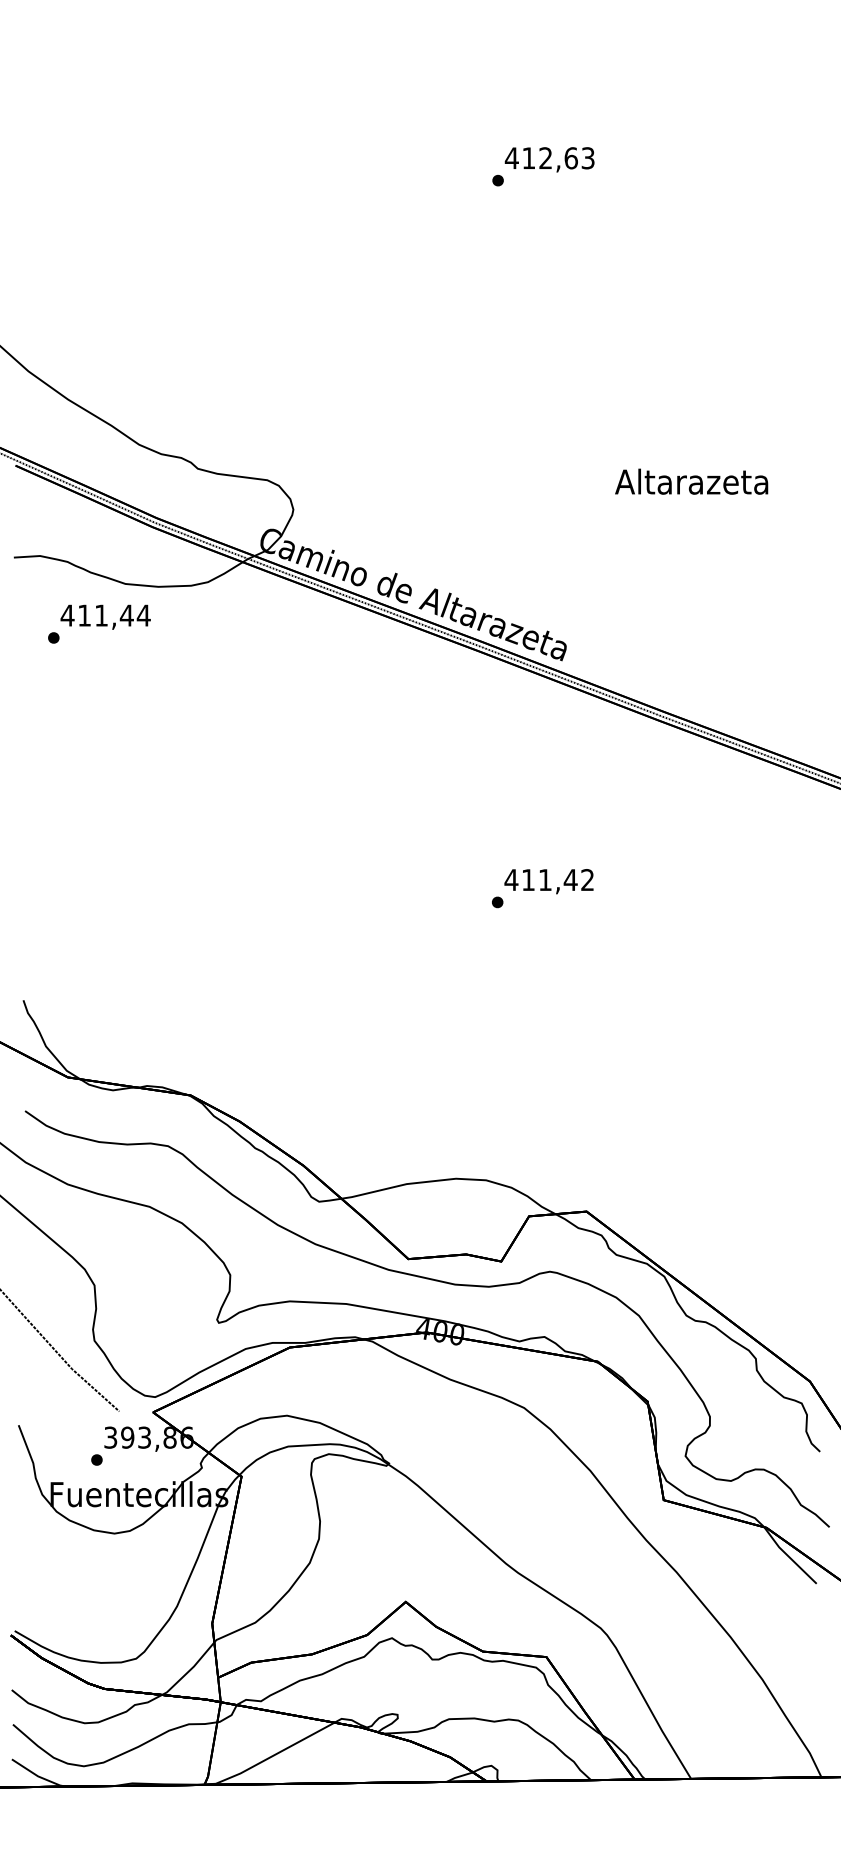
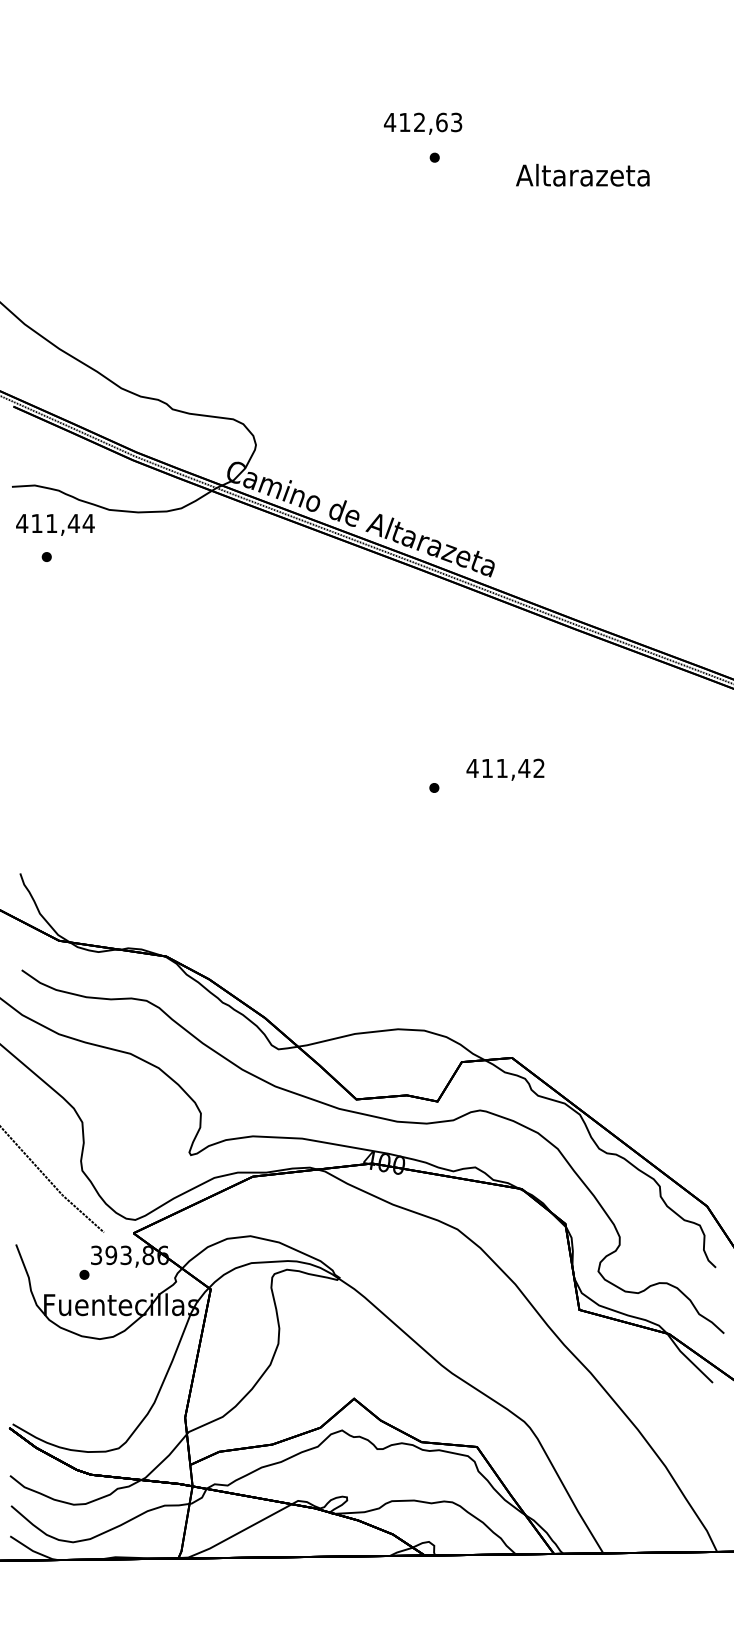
text: (549, 159) -> (422, 123), moved
text: (691, 481) -> (582, 175), moved
text: (105, 616) -> (55, 524), moved
text: (548, 881) -> (504, 769), moved

